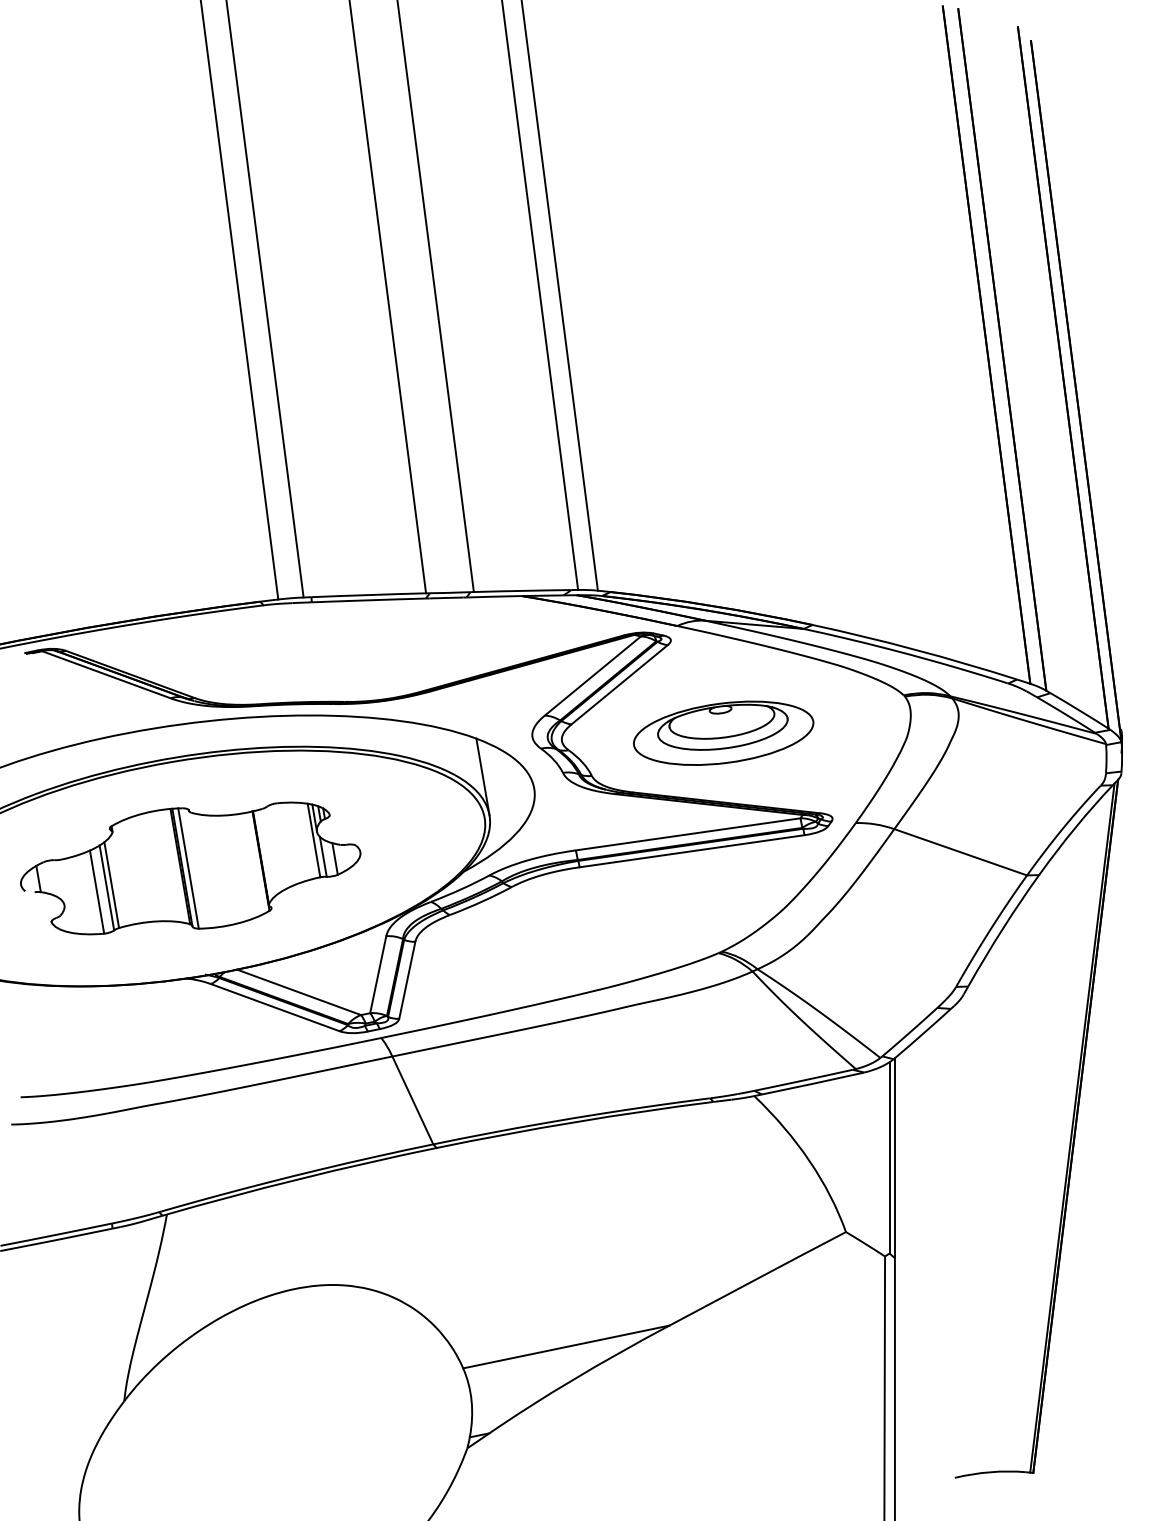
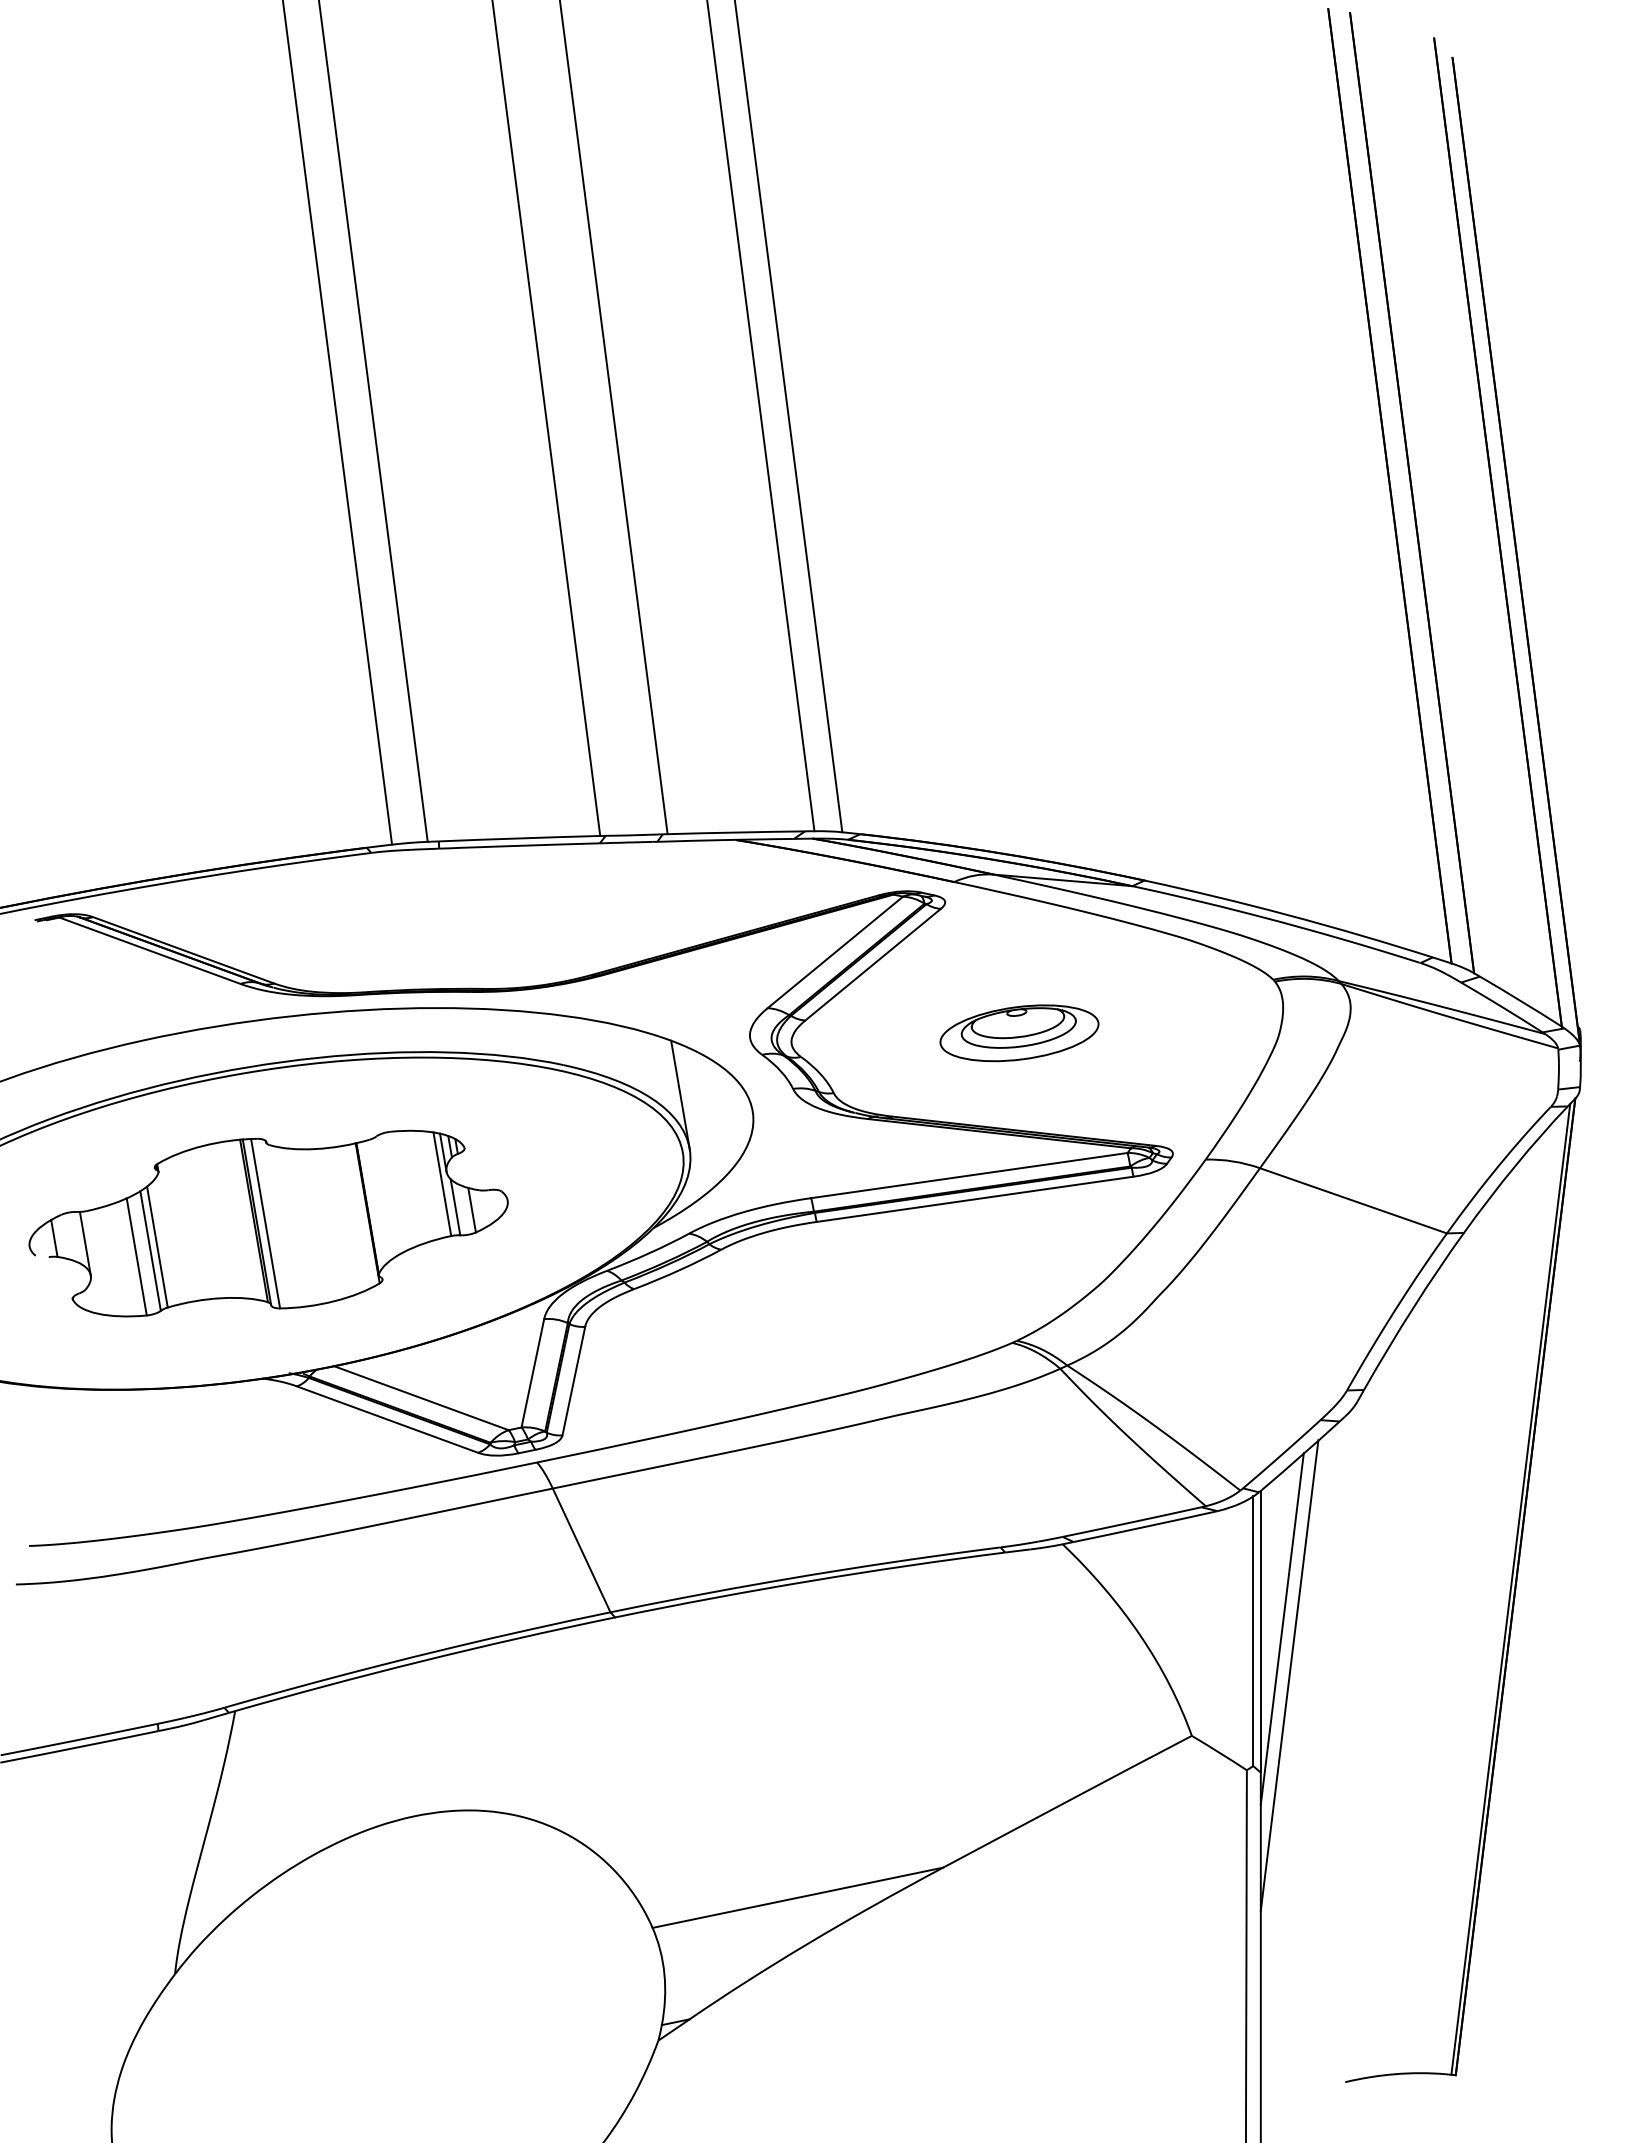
part: (723, 733) -> (1019, 1033), size x0.62
line: (59, 882) -> (84, 1243), added
line: (909, 1155) -> (1281, 1628), added
line: (915, 1189) -> (1289, 1675), added

